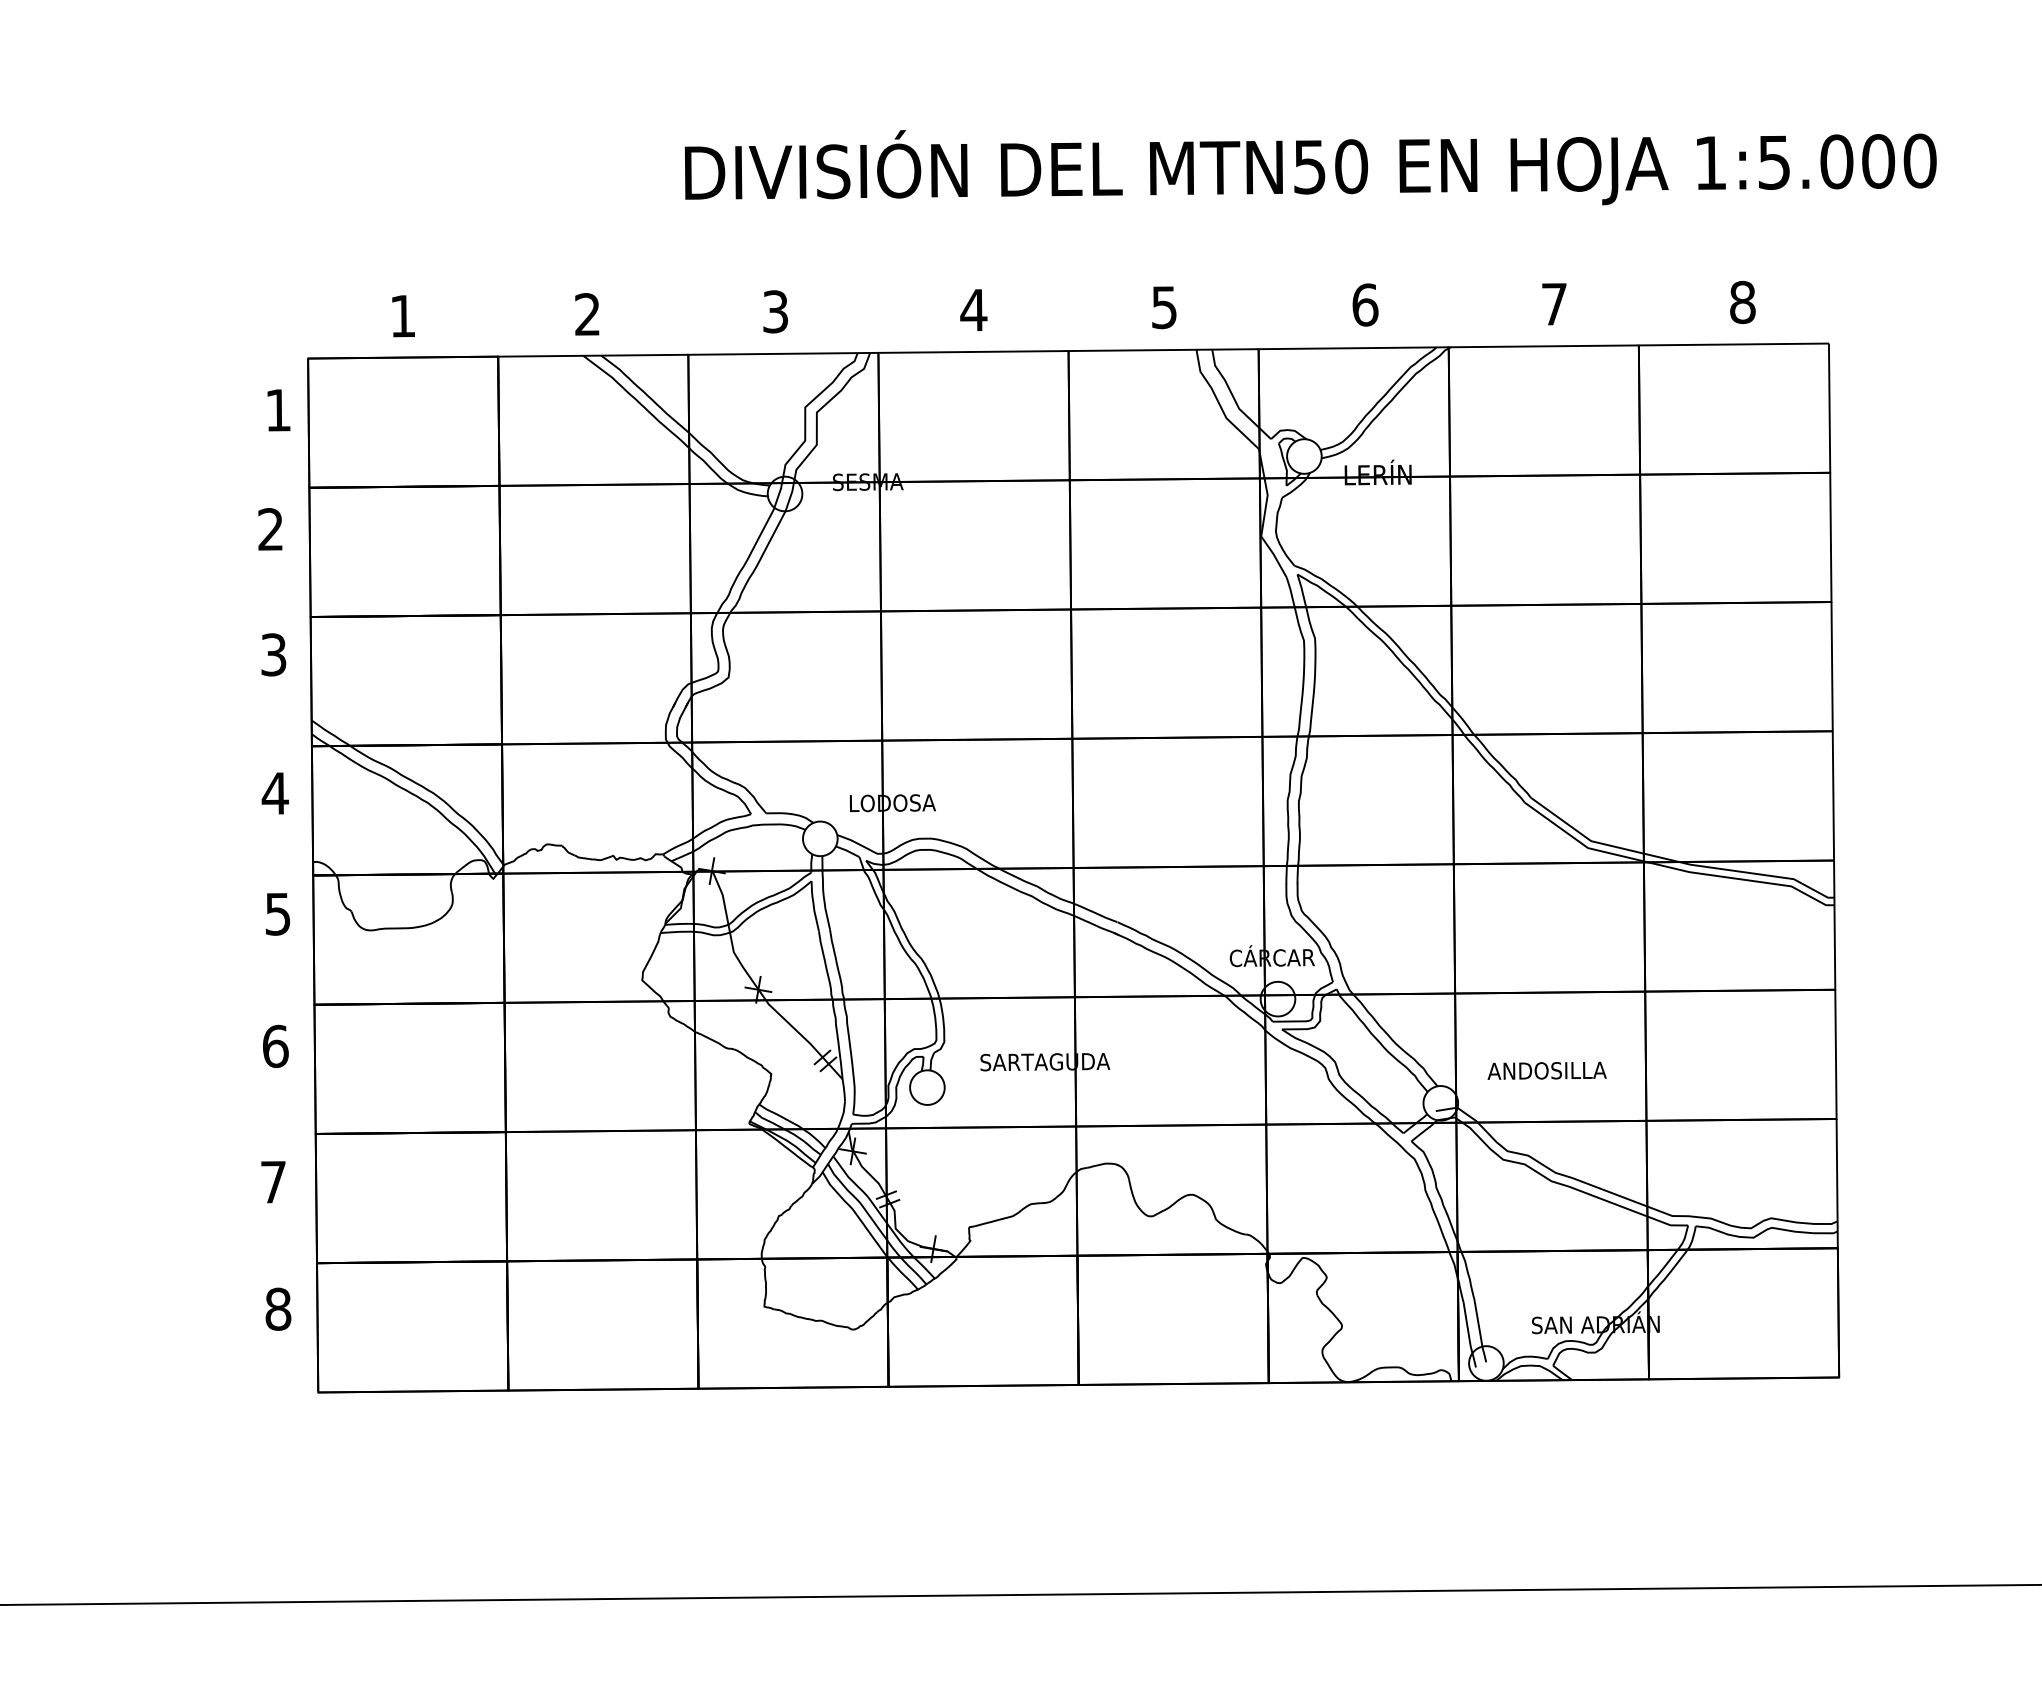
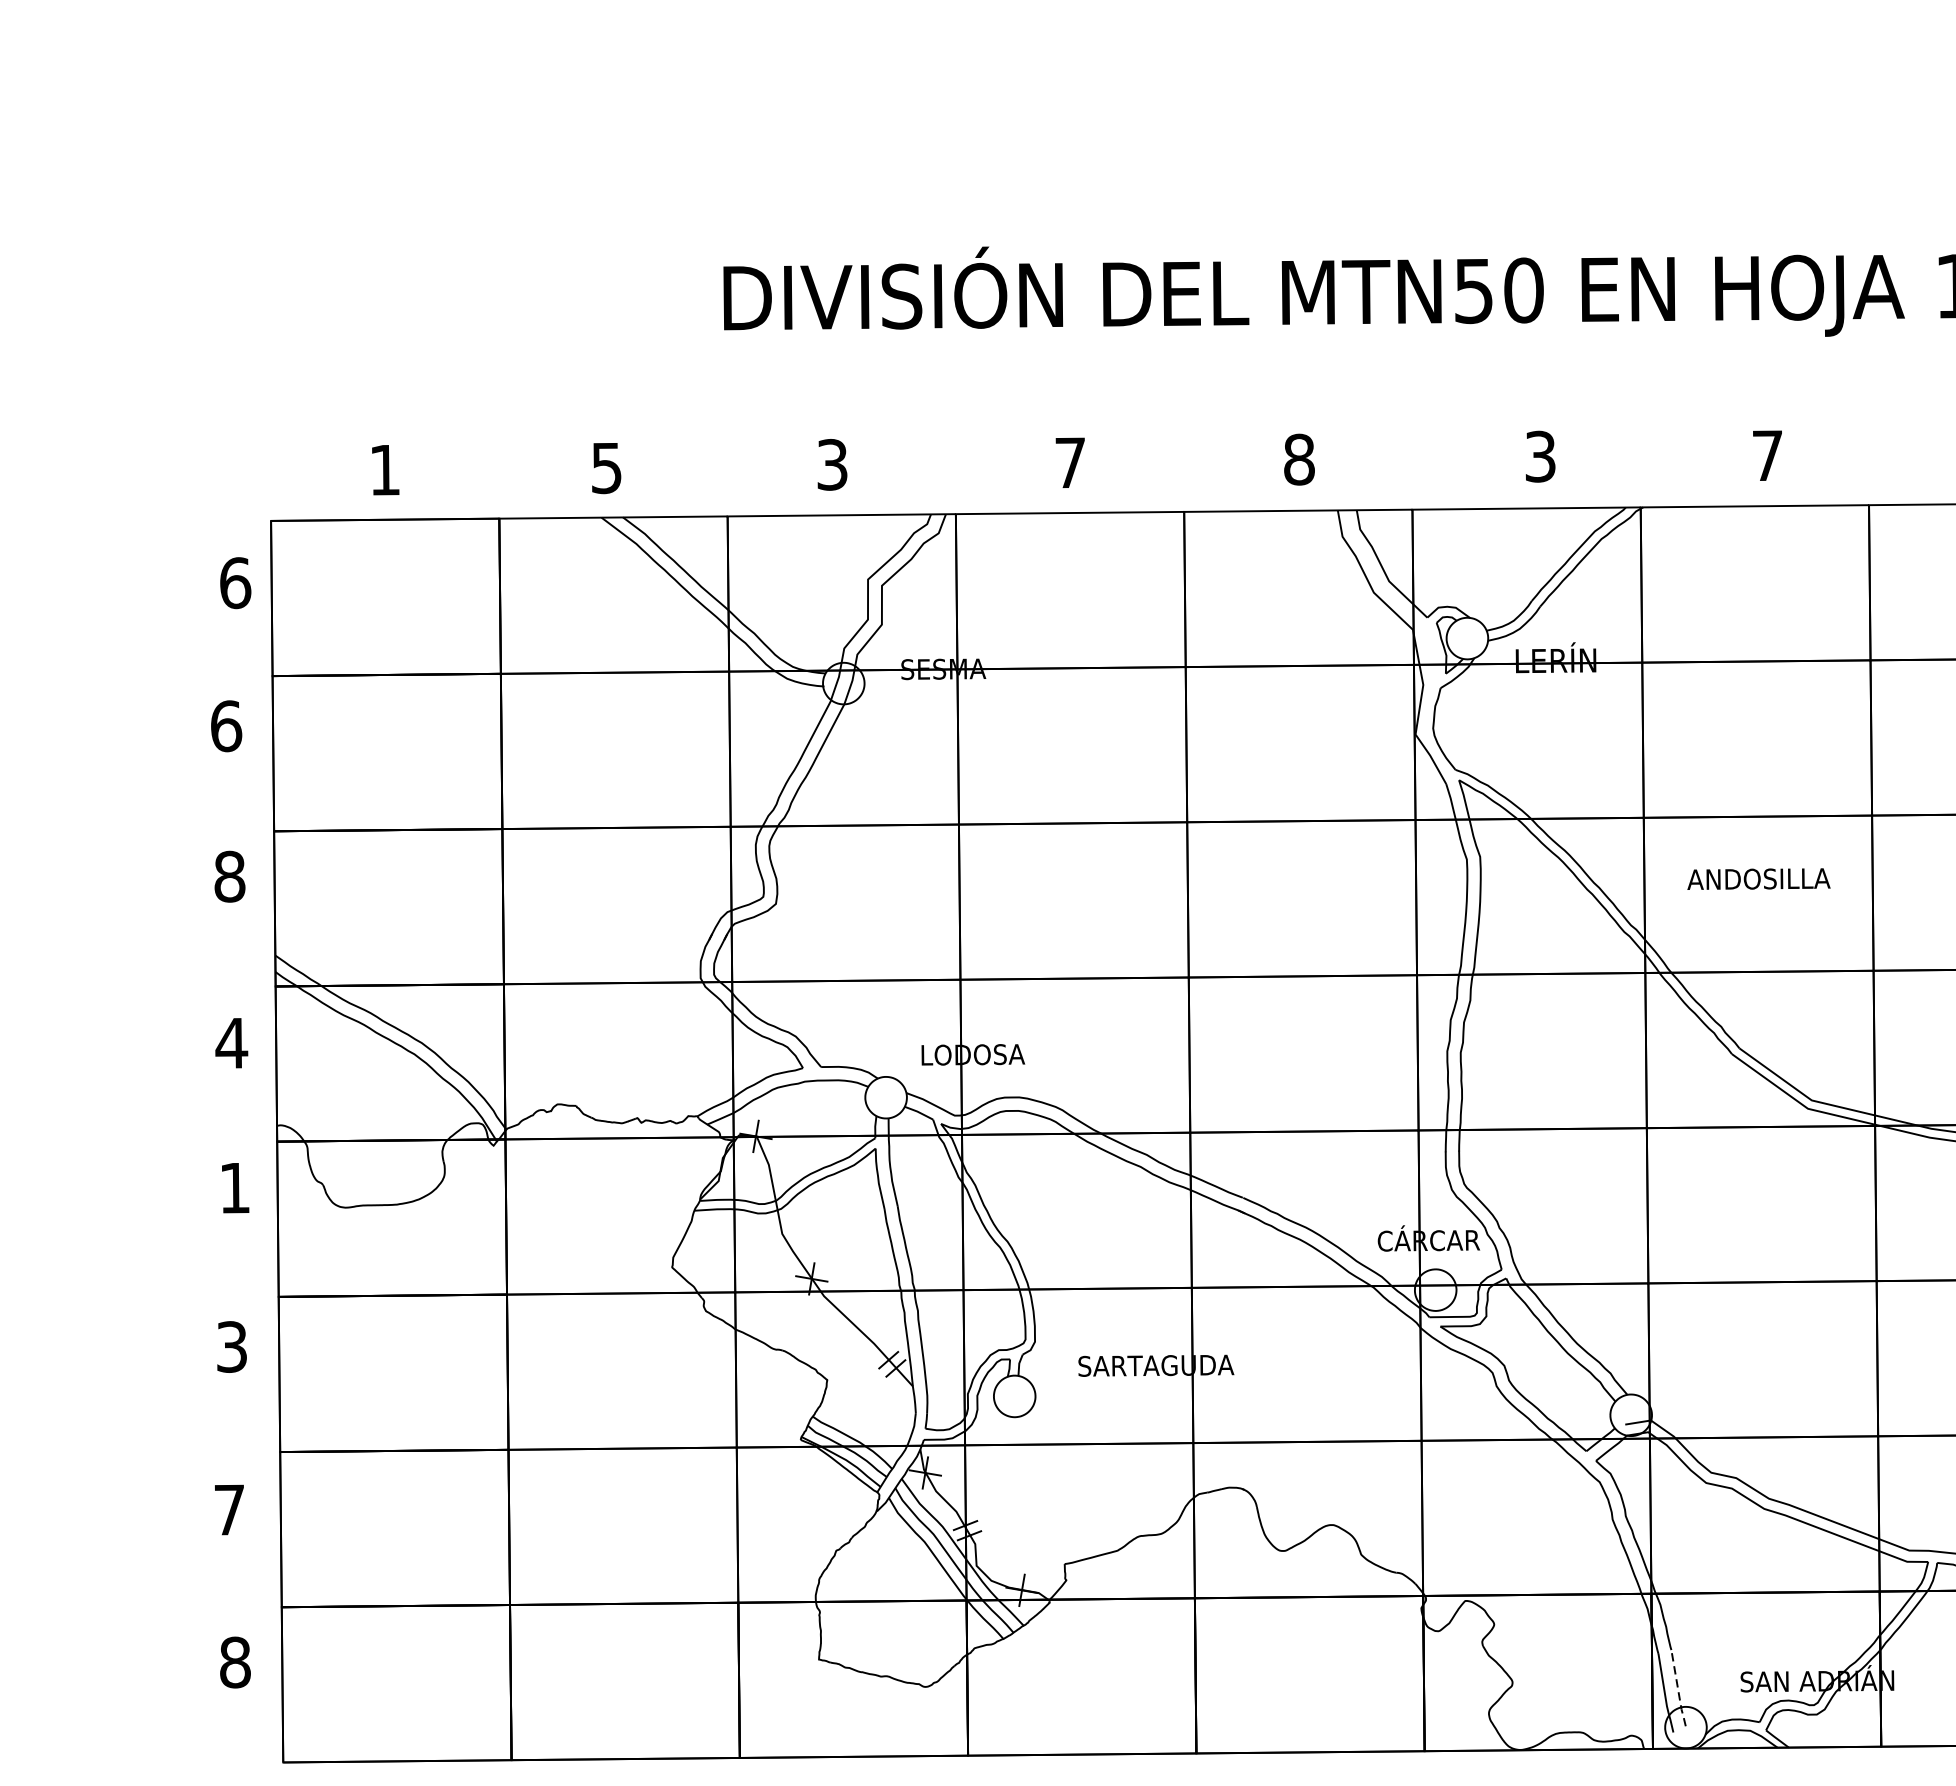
text: (1365, 304) -> (1540, 456), 6 -> 3
text: (1164, 307) -> (1299, 459), 5 -> 8
text: (973, 310) -> (1070, 463), 4 -> 7
text: (587, 314) -> (606, 468), 2 -> 5
text: (278, 409) -> (235, 582), 1 -> 6
text: (271, 529) -> (227, 726), 2 -> 6
text: (273, 654) -> (229, 876), 3 -> 8
text: (277, 914) -> (234, 1188), 5 -> 1
text: (275, 1046) -> (231, 1347), 6 -> 3
text: (1546, 1070) -> (1758, 878), moved
line: (1479, 1331) -> (1677, 1689), solid -> dashed

